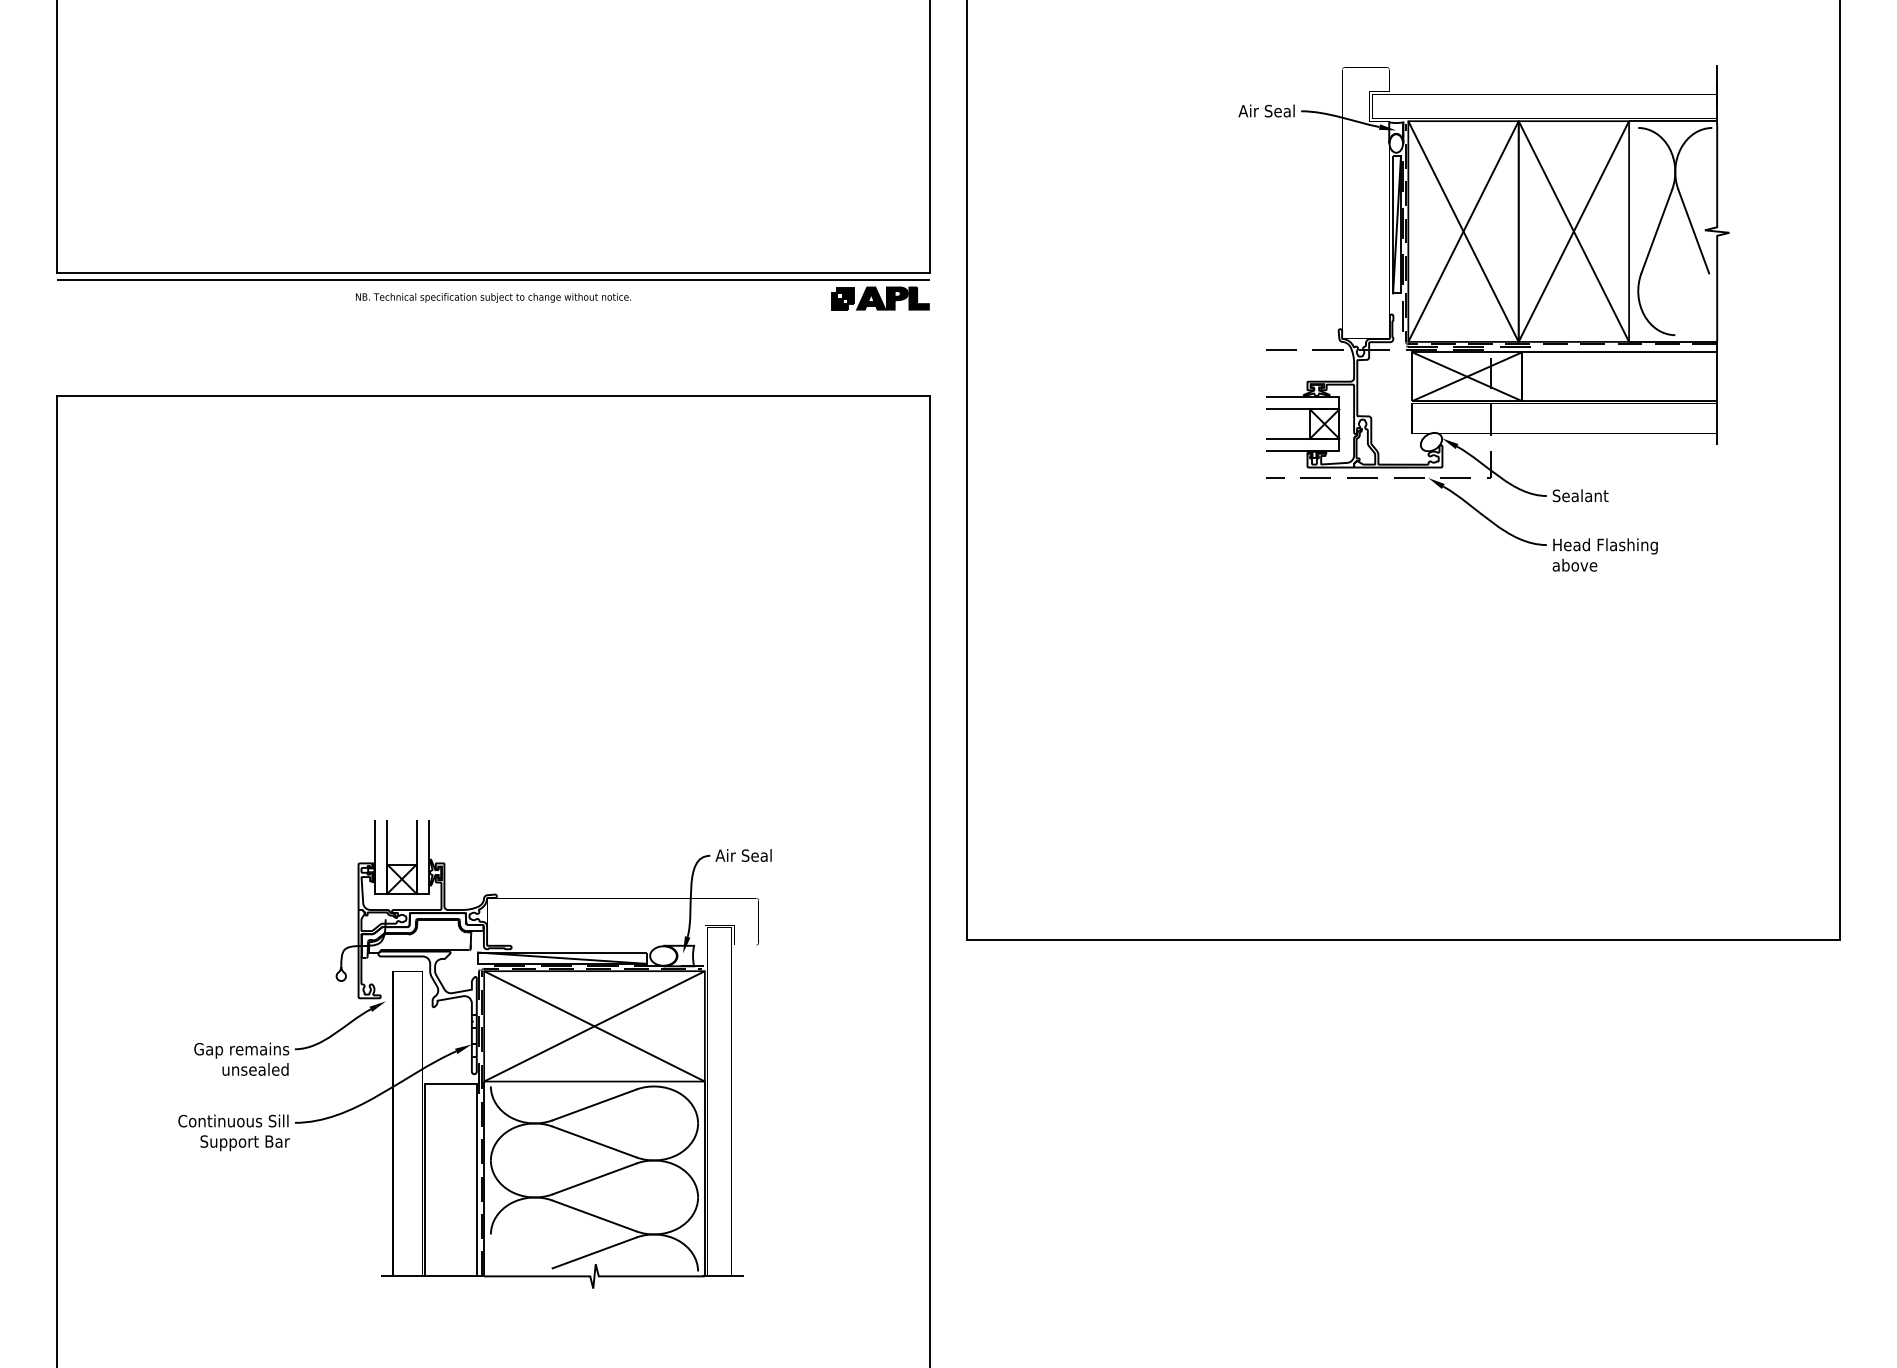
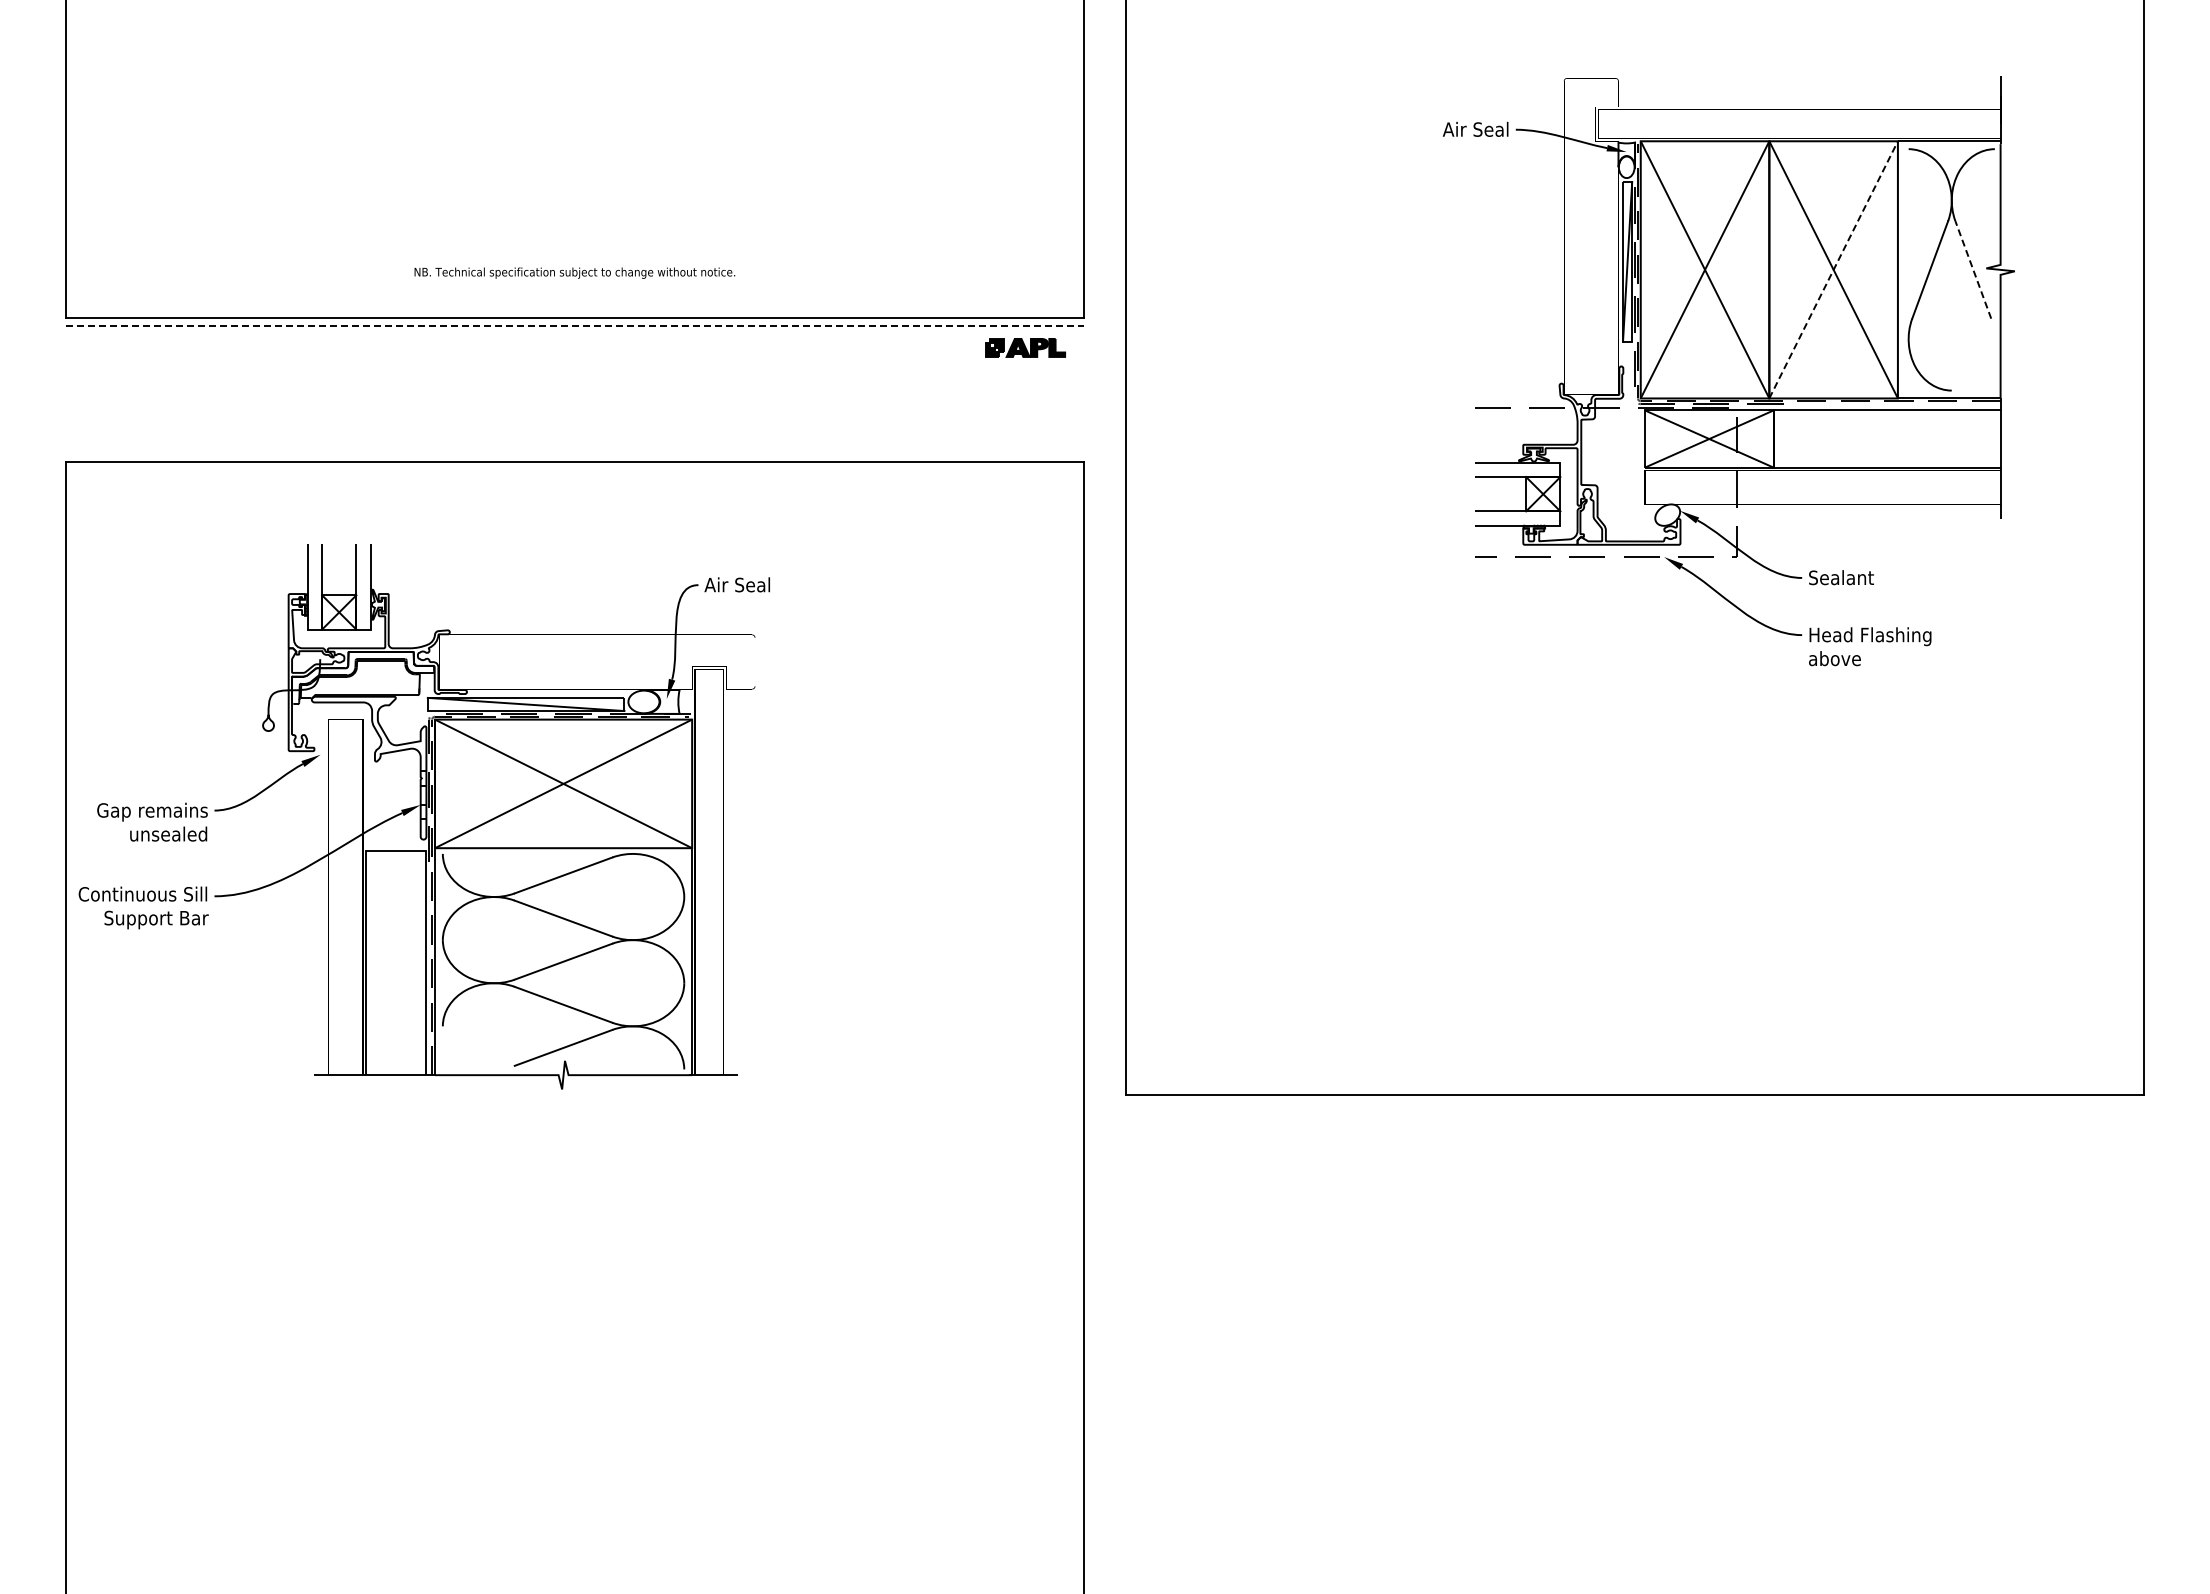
line: (1573, 231) -> (1833, 269), solid -> dashed
line: (1693, 231) -> (1973, 269), solid -> dashed
line: (493, 280) -> (574, 326), solid -> dashed
text: (493, 297) -> (574, 272), moved
part: (880, 298) -> (1025, 347), size x0.7
part: (474, 1054) -> (423, 816), moved

